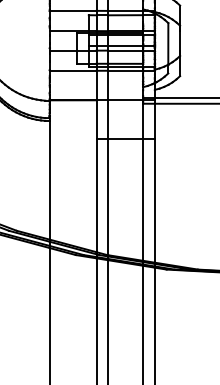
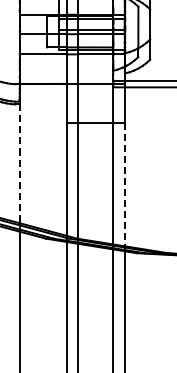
line: (49, 180) -> (19, 164), solid -> dashed
line: (154, 201) -> (124, 185), solid -> dashed

